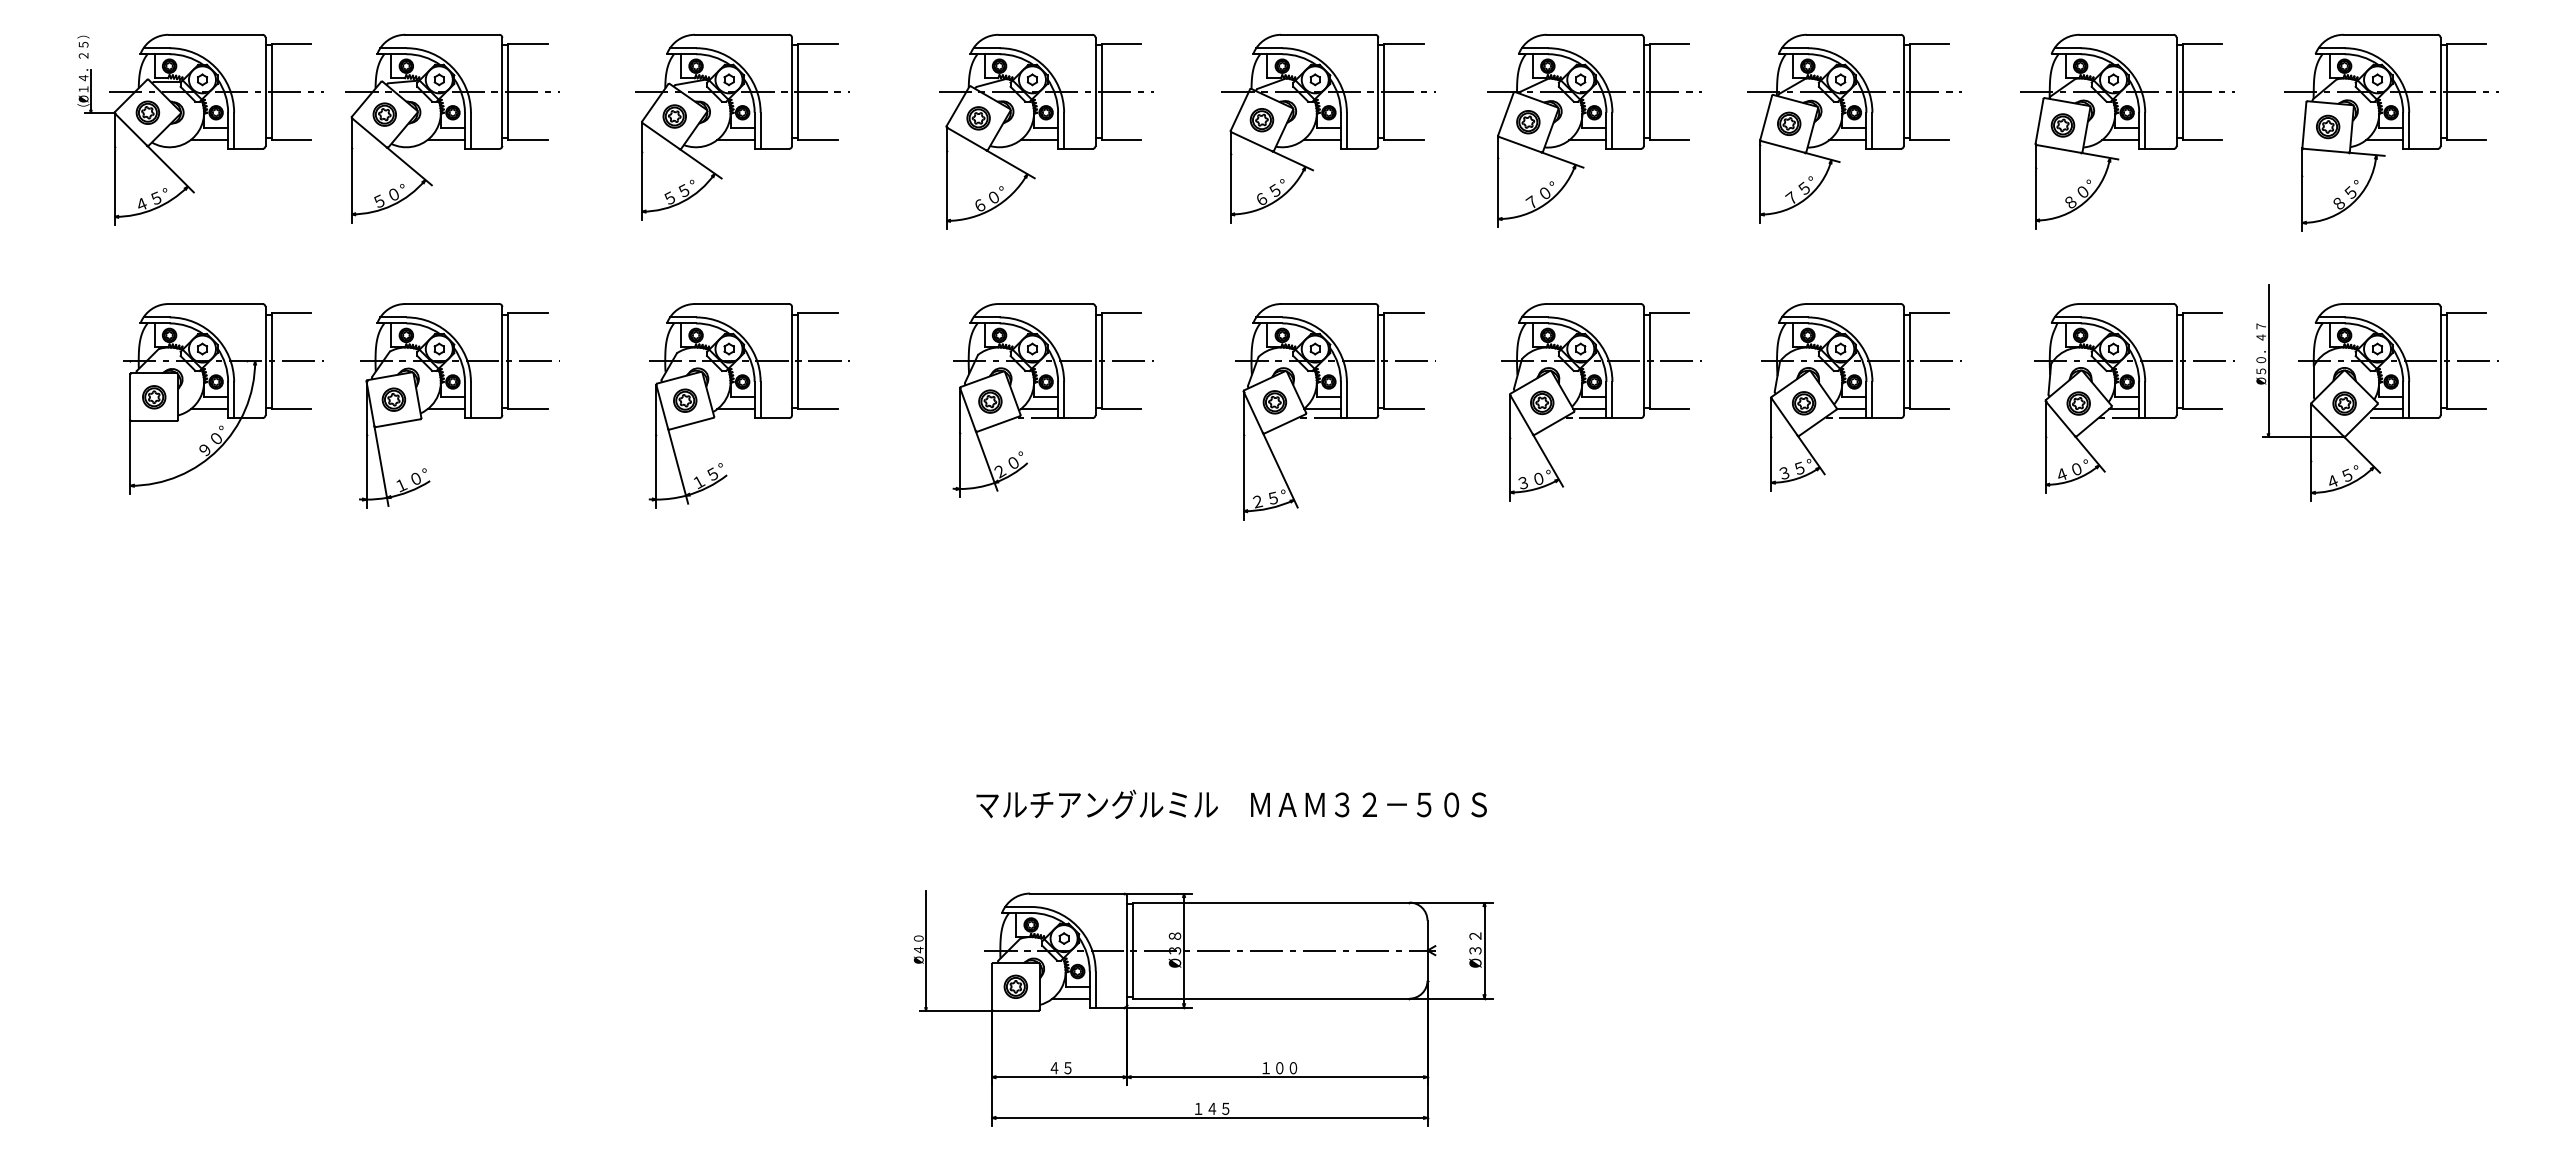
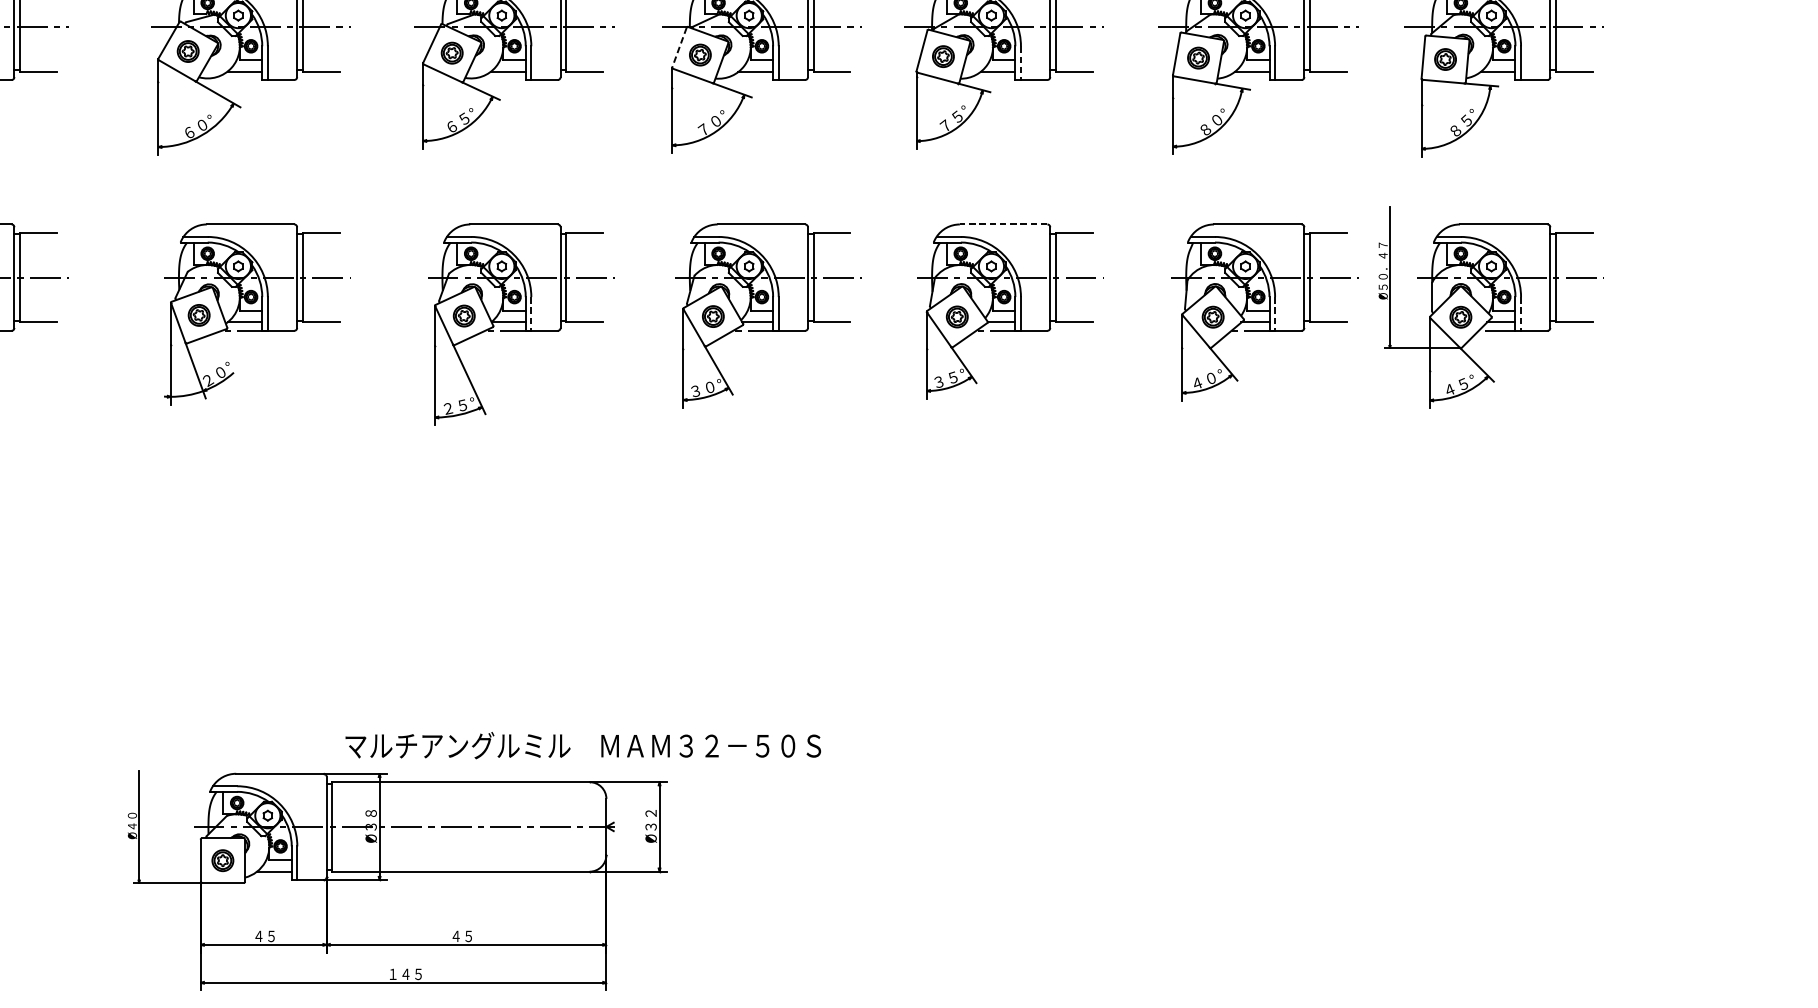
line: (1505, 114) -> (679, 47), solid -> dashed
line: (1872, 131) -> (1021, 63), solid -> dashed
line: (1853, 304) -> (1003, 224), solid -> dashed
line: (1346, 400) -> (530, 314), solid -> dashed
line: (2145, 400) -> (1275, 314), solid -> dashed
line: (2409, 400) -> (1521, 314), solid -> dashed
text: (1231, 803) -> (583, 744), moved
text: (1279, 1068) -> (468, 936), １００ -> ４５

